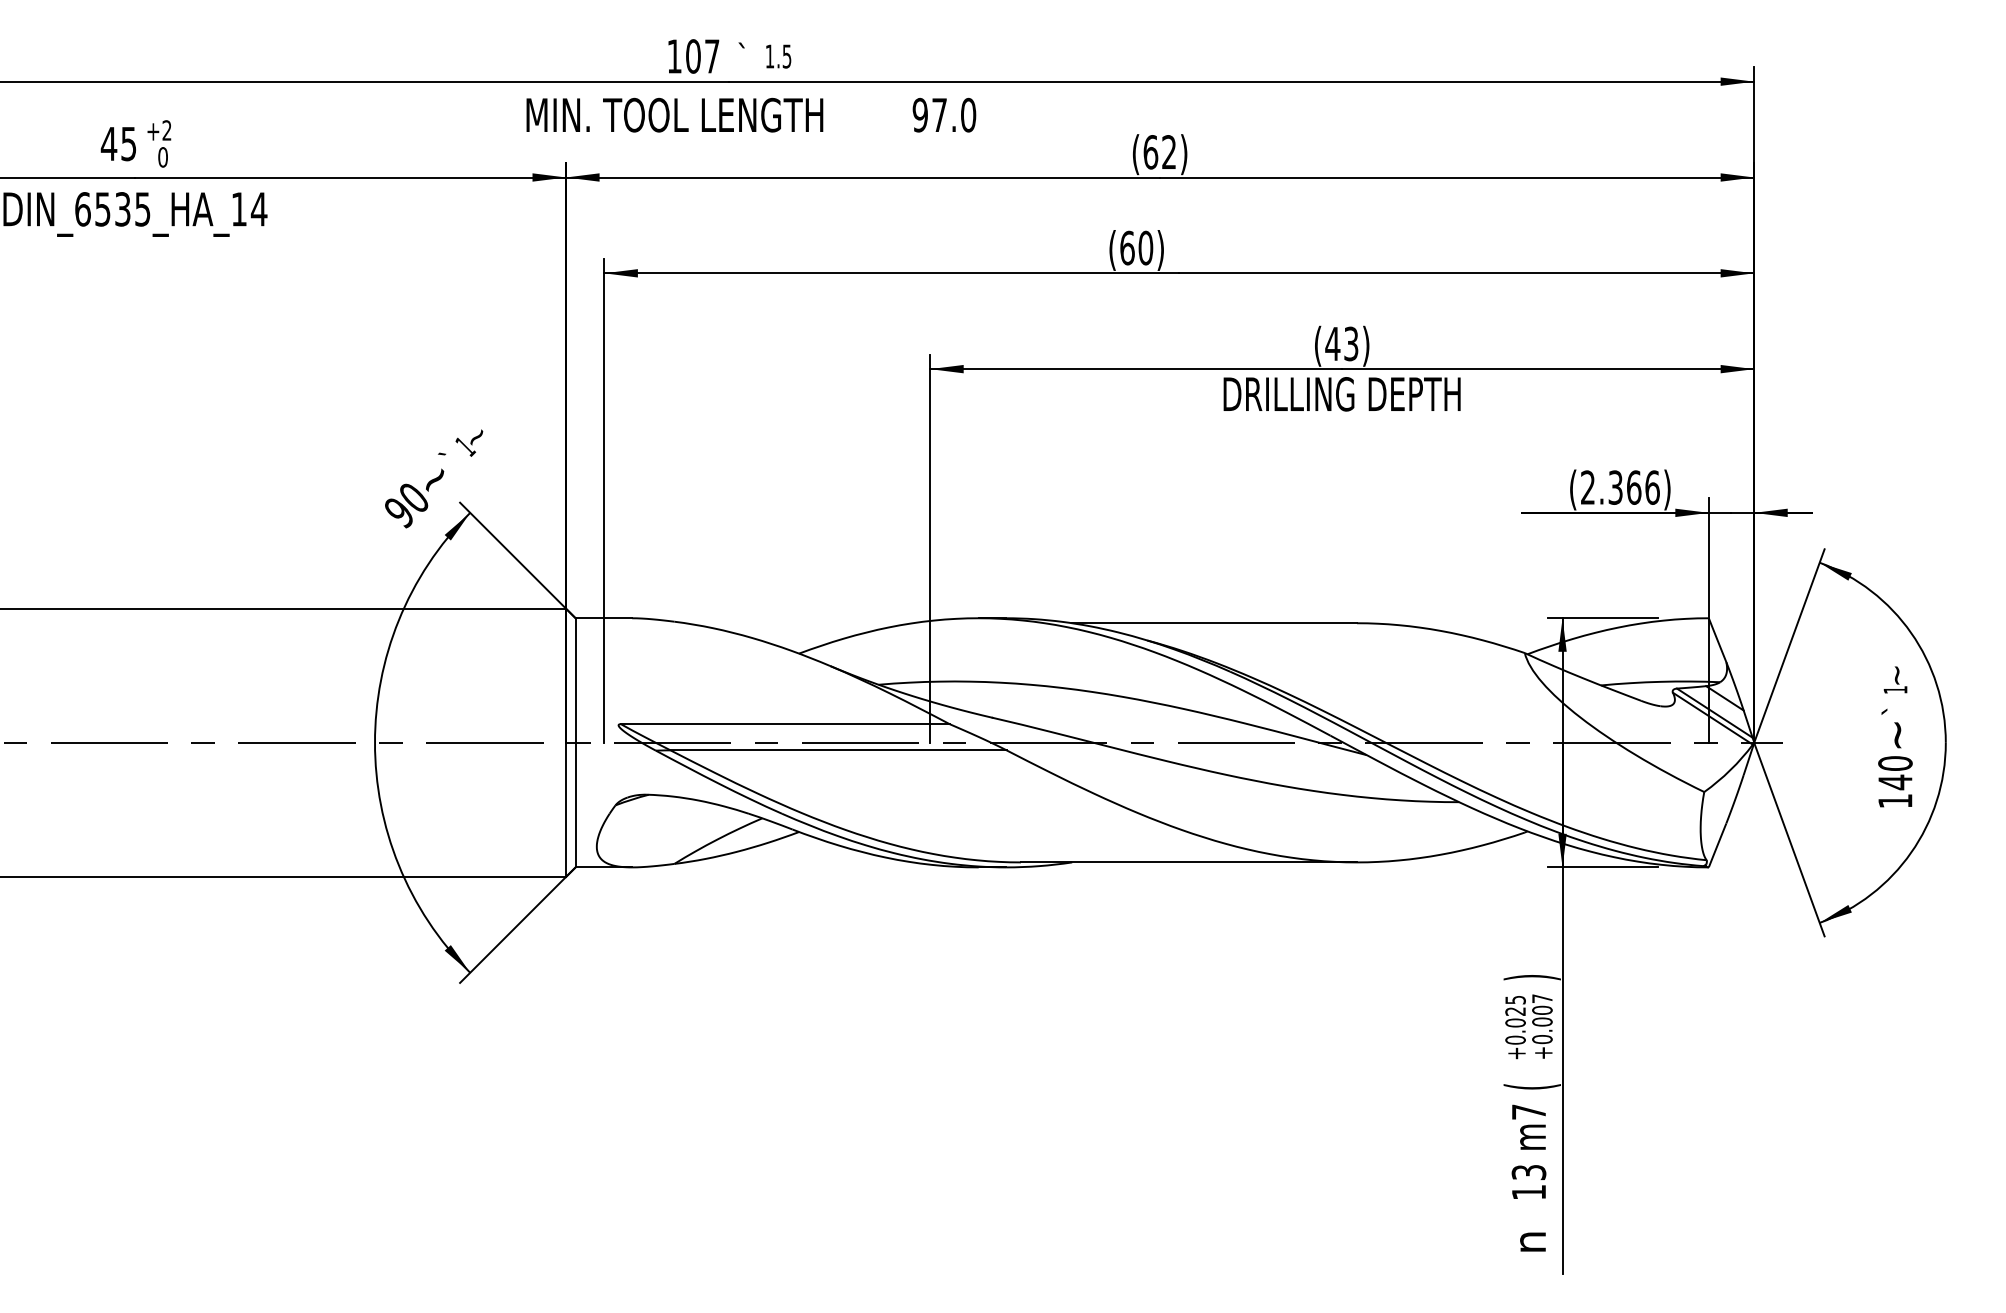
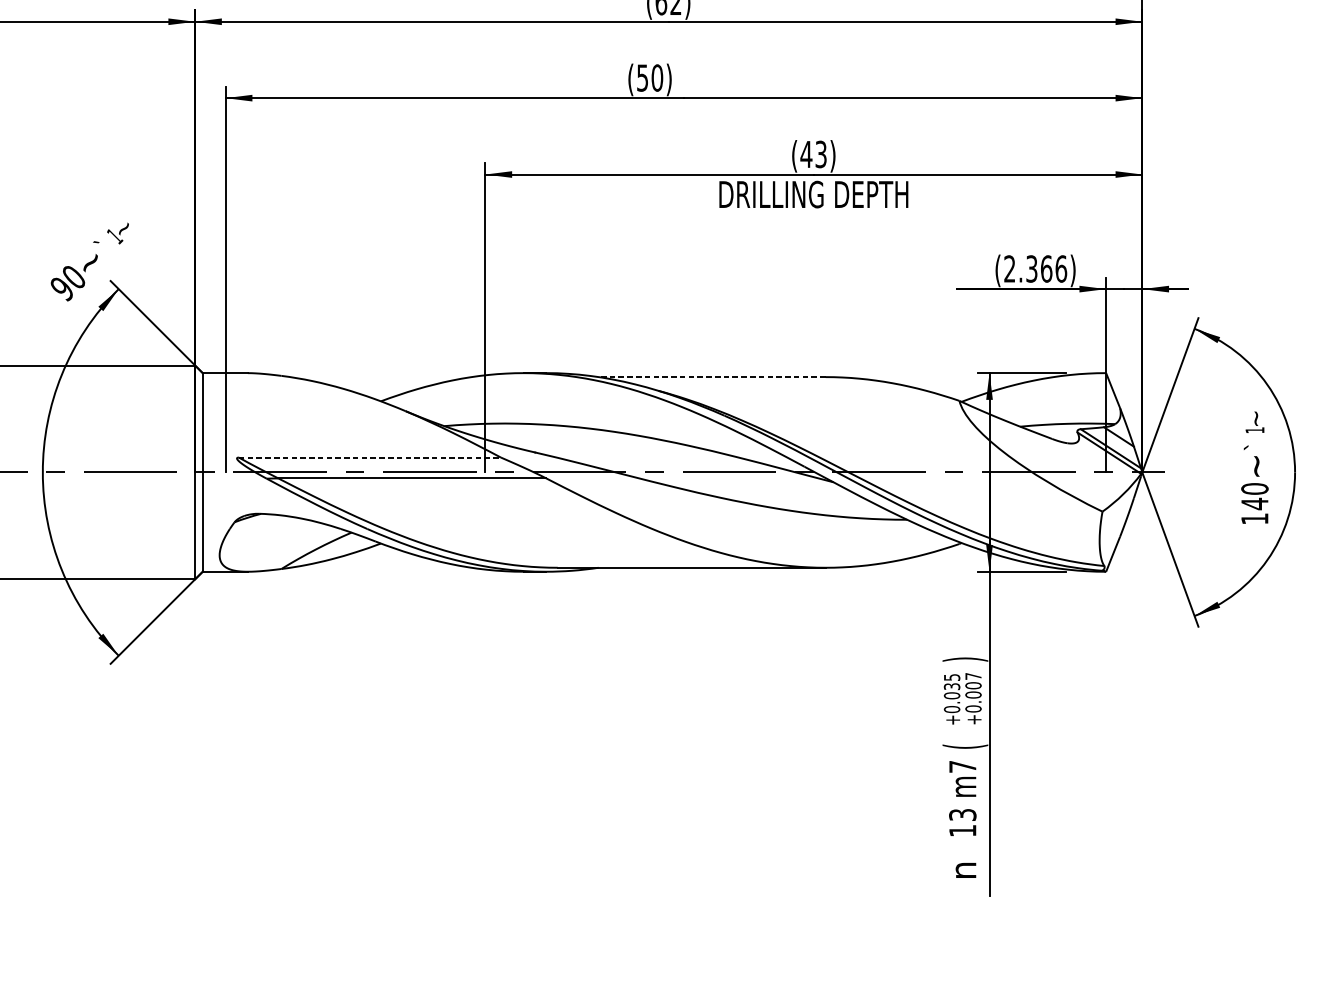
text: (1127, 247) -> (642, 77), (60) -> (50)
line: (1214, 623) -> (712, 377), solid -> dashed
line: (785, 724) -> (370, 457), solid -> dashed
text: (1515, 1011) -> (952, 686), +0.025 -> +0.035

